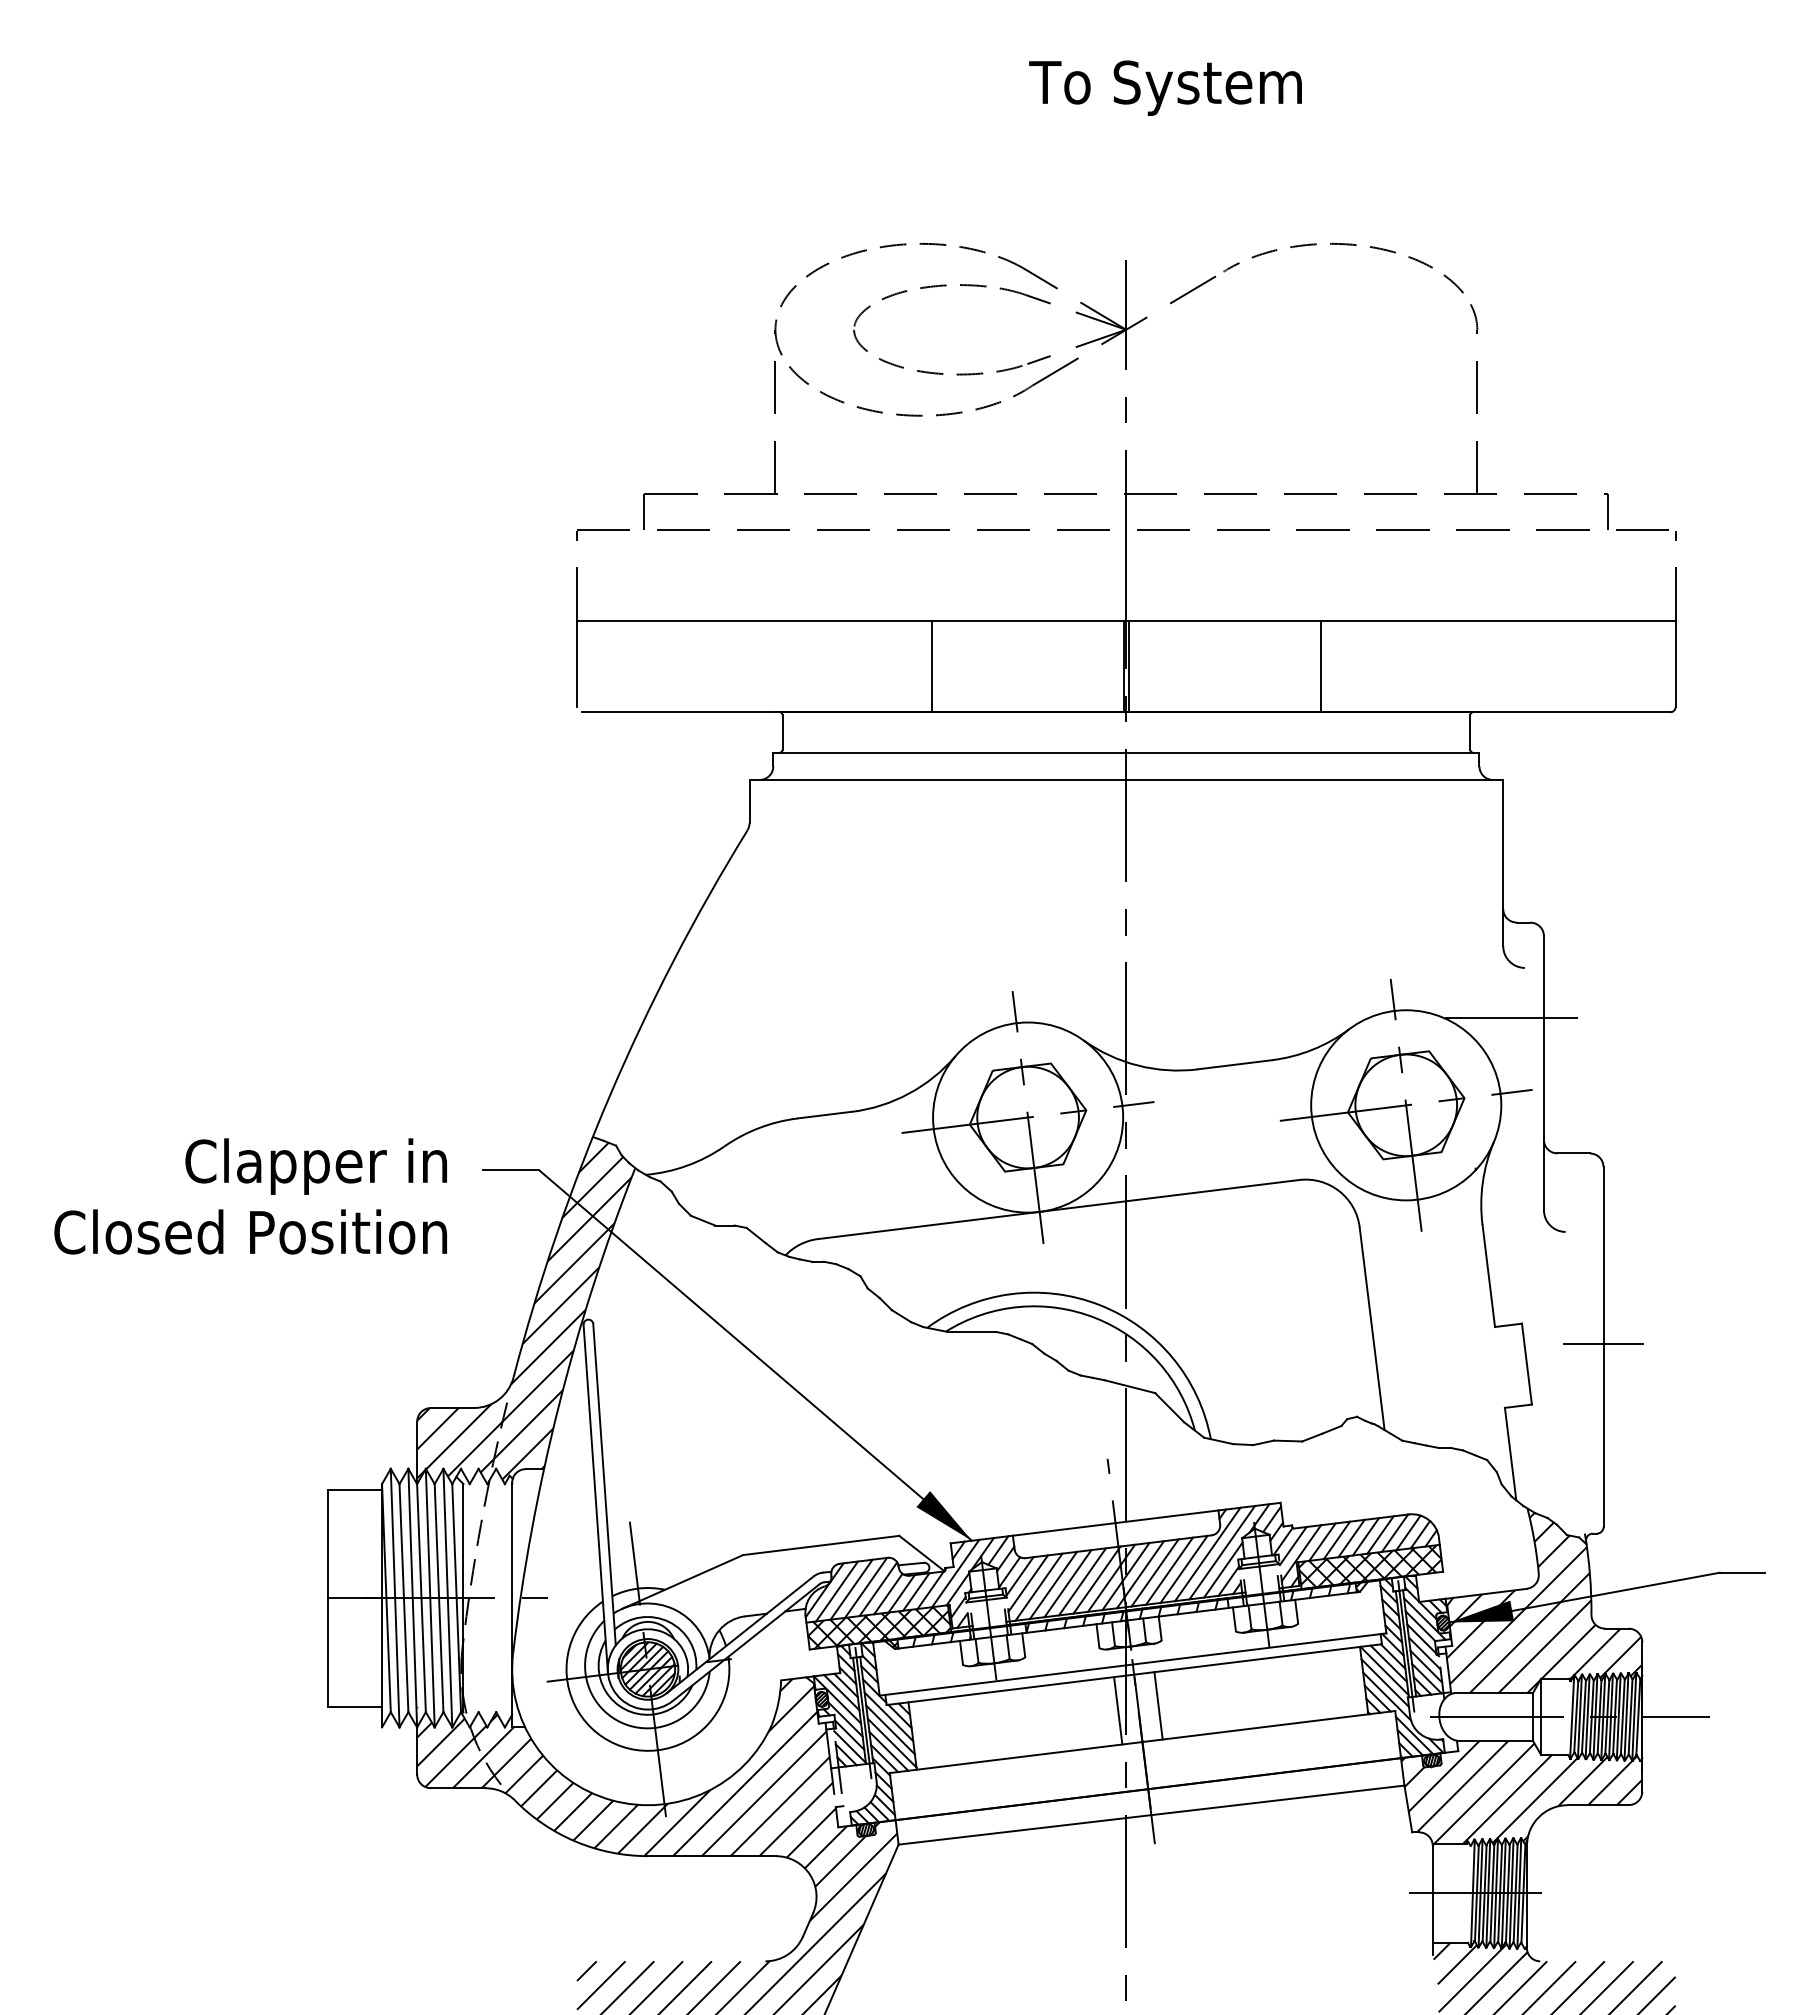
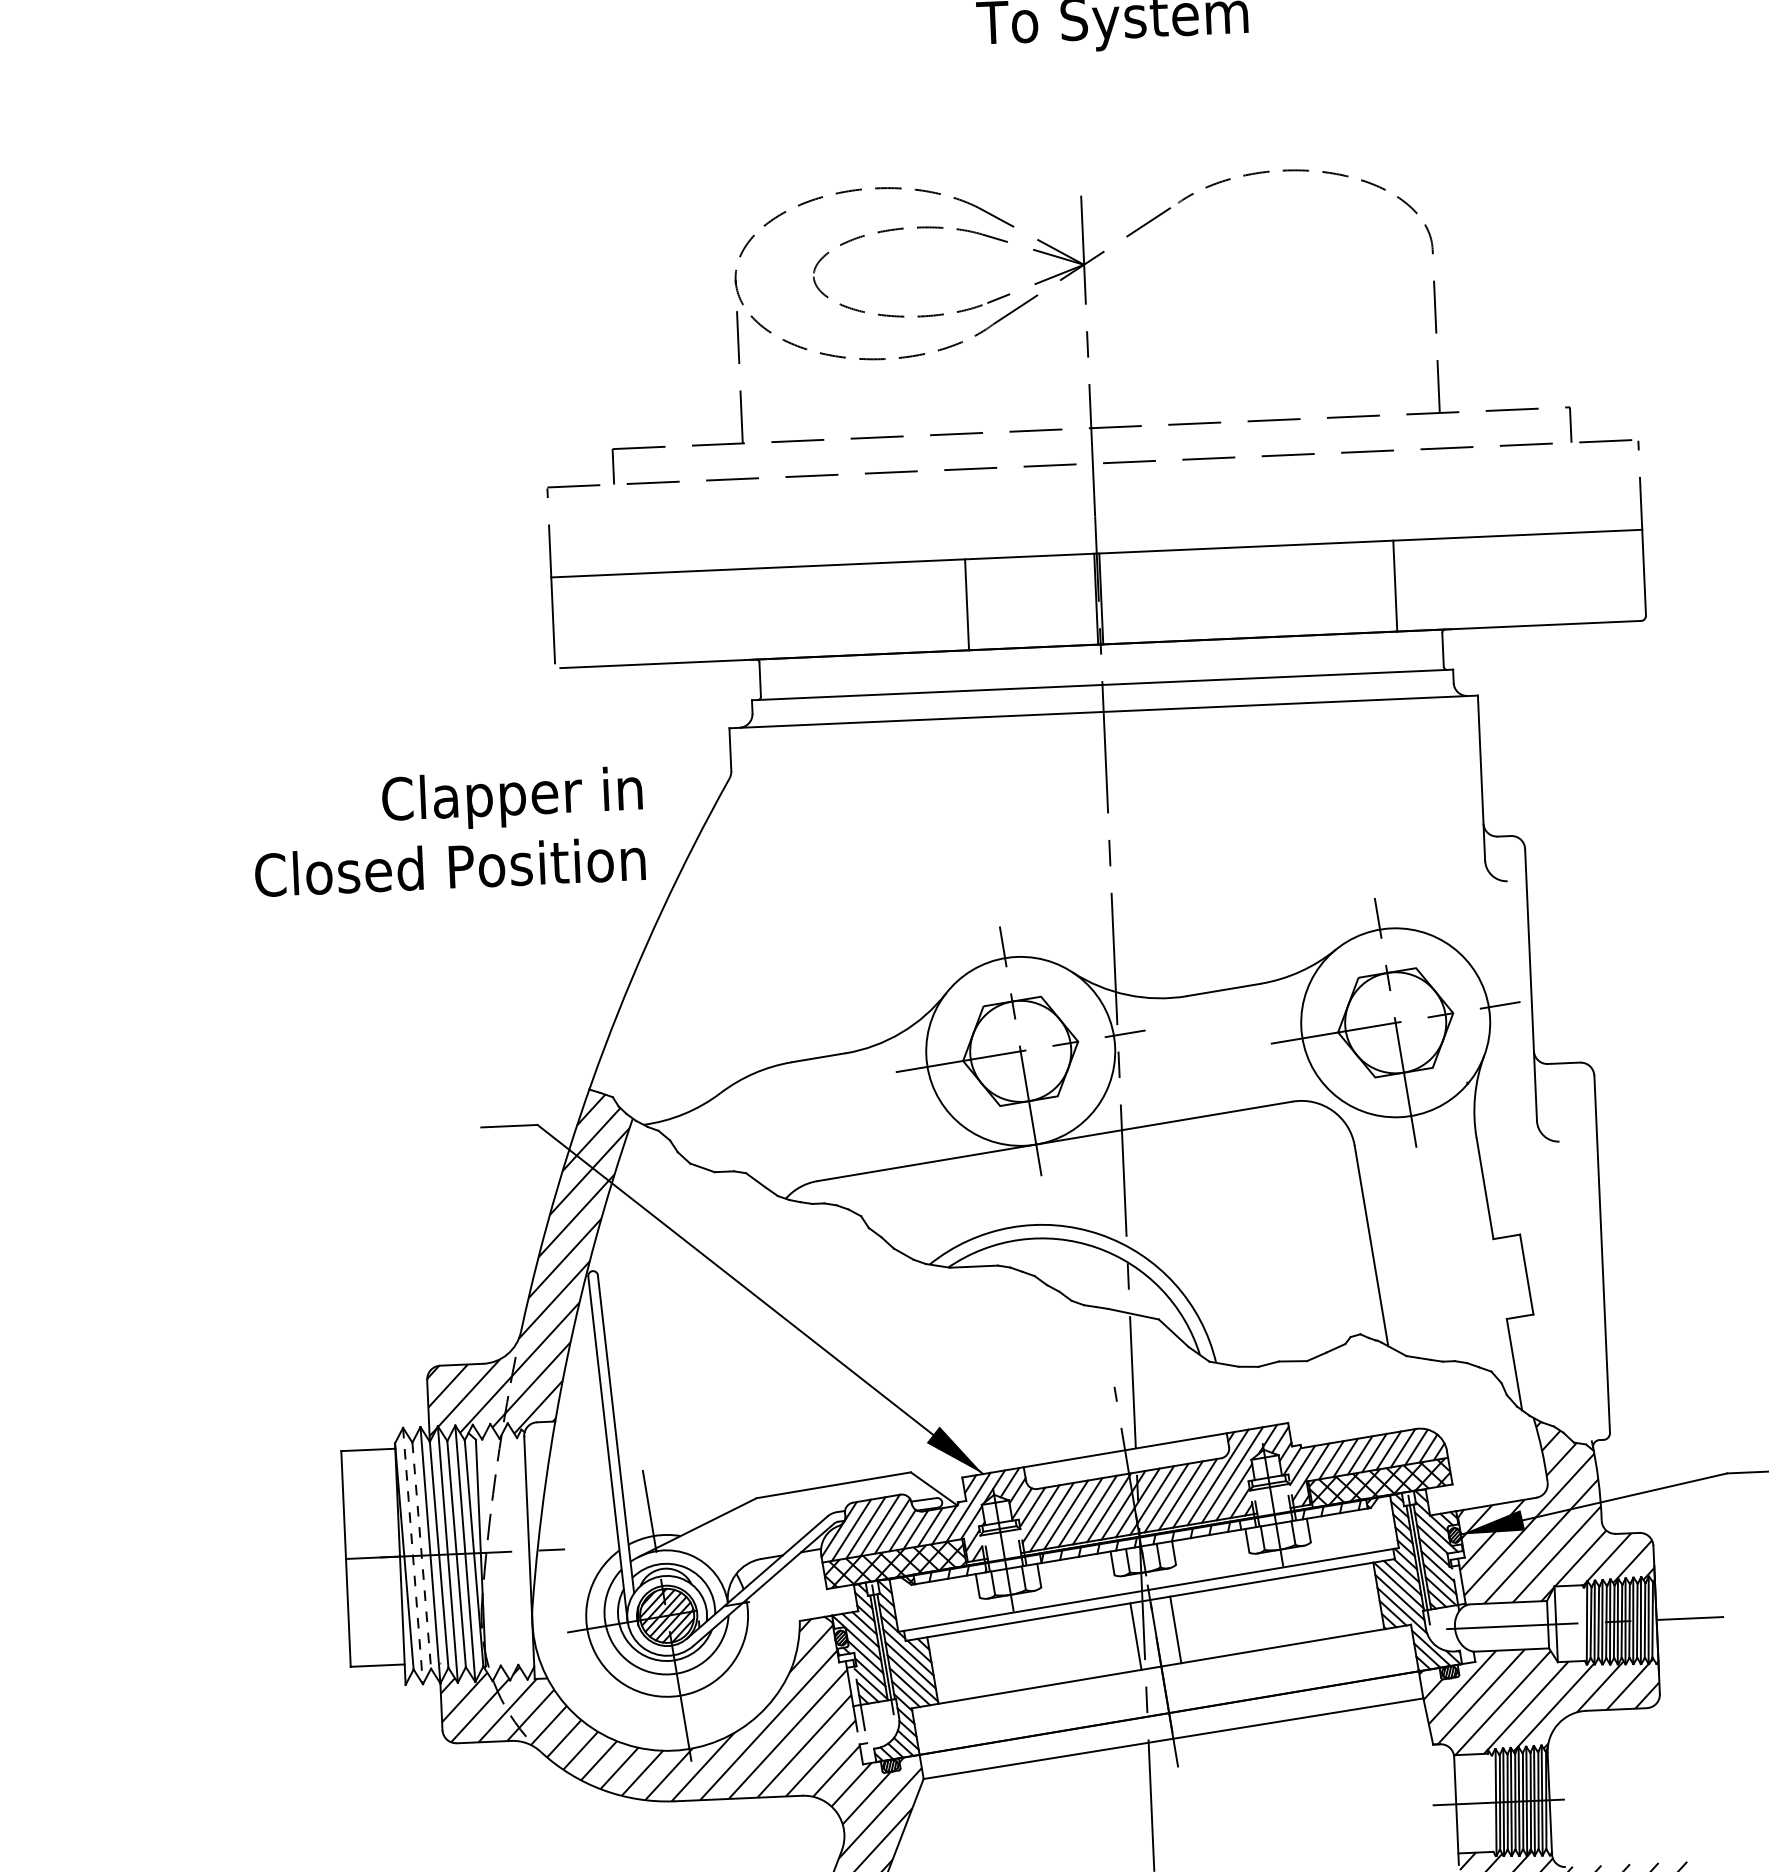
line: (931, 666) -> (966, 604), moved
line: (1320, 666) -> (1394, 586), moved
line: (1515, 1017) -> (1500, 930), removed
text: (250, 1196) -> (448, 831), moved
line: (1603, 1343) -> (1601, 1250), removed
line: (395, 1598) -> (413, 1556), solid -> dashed
line: (403, 1598) -> (421, 1556), solid -> dashed

